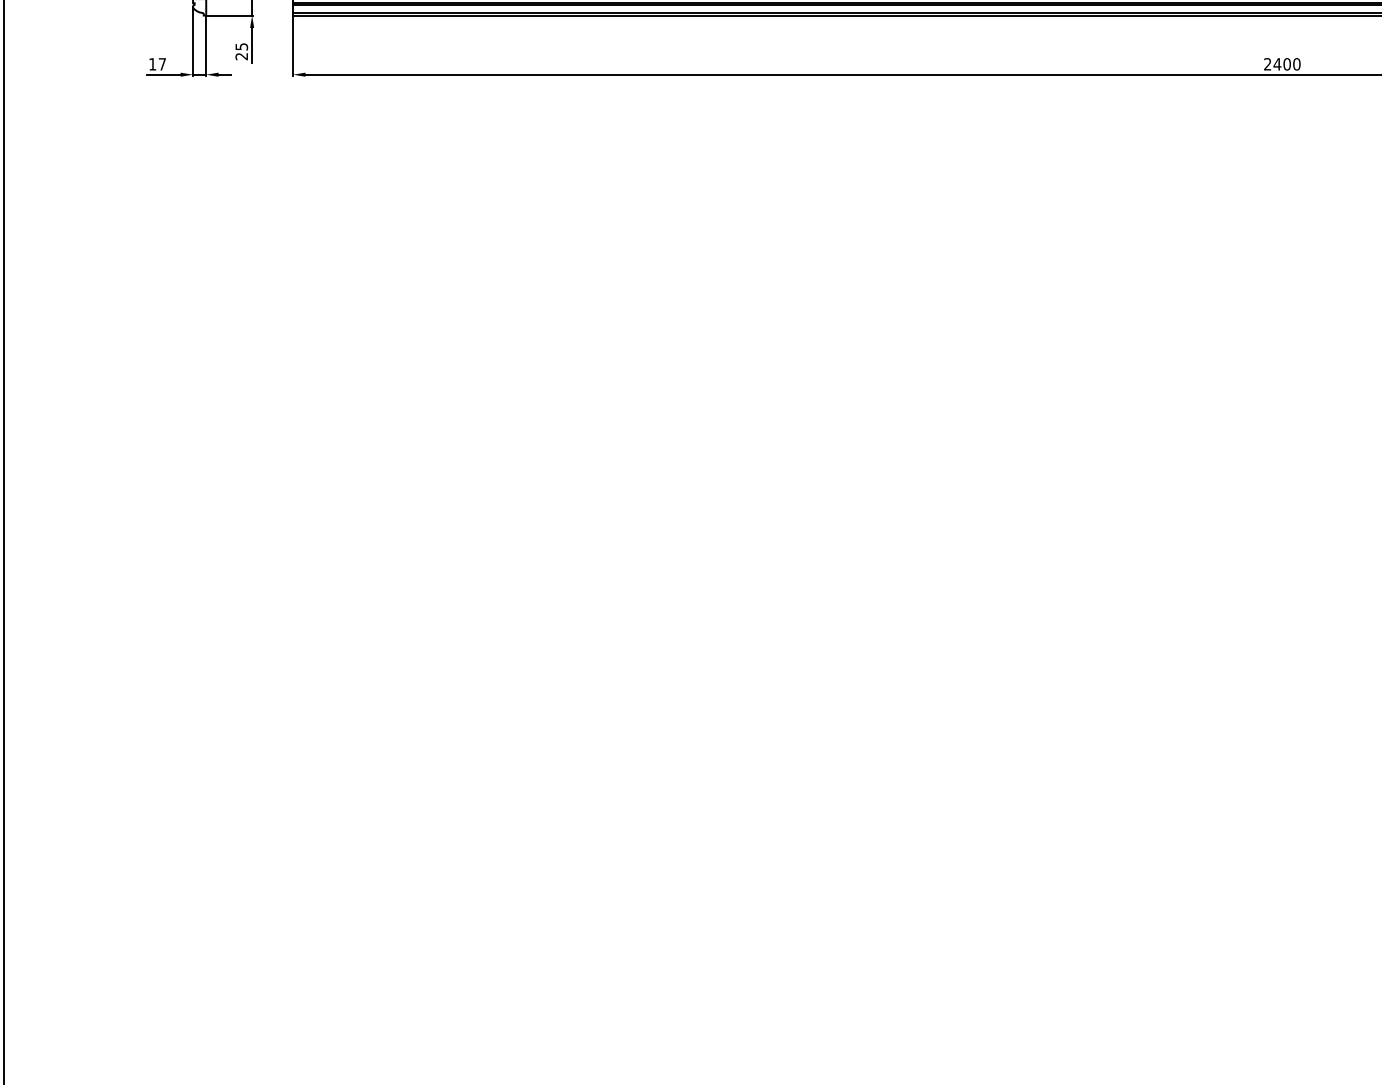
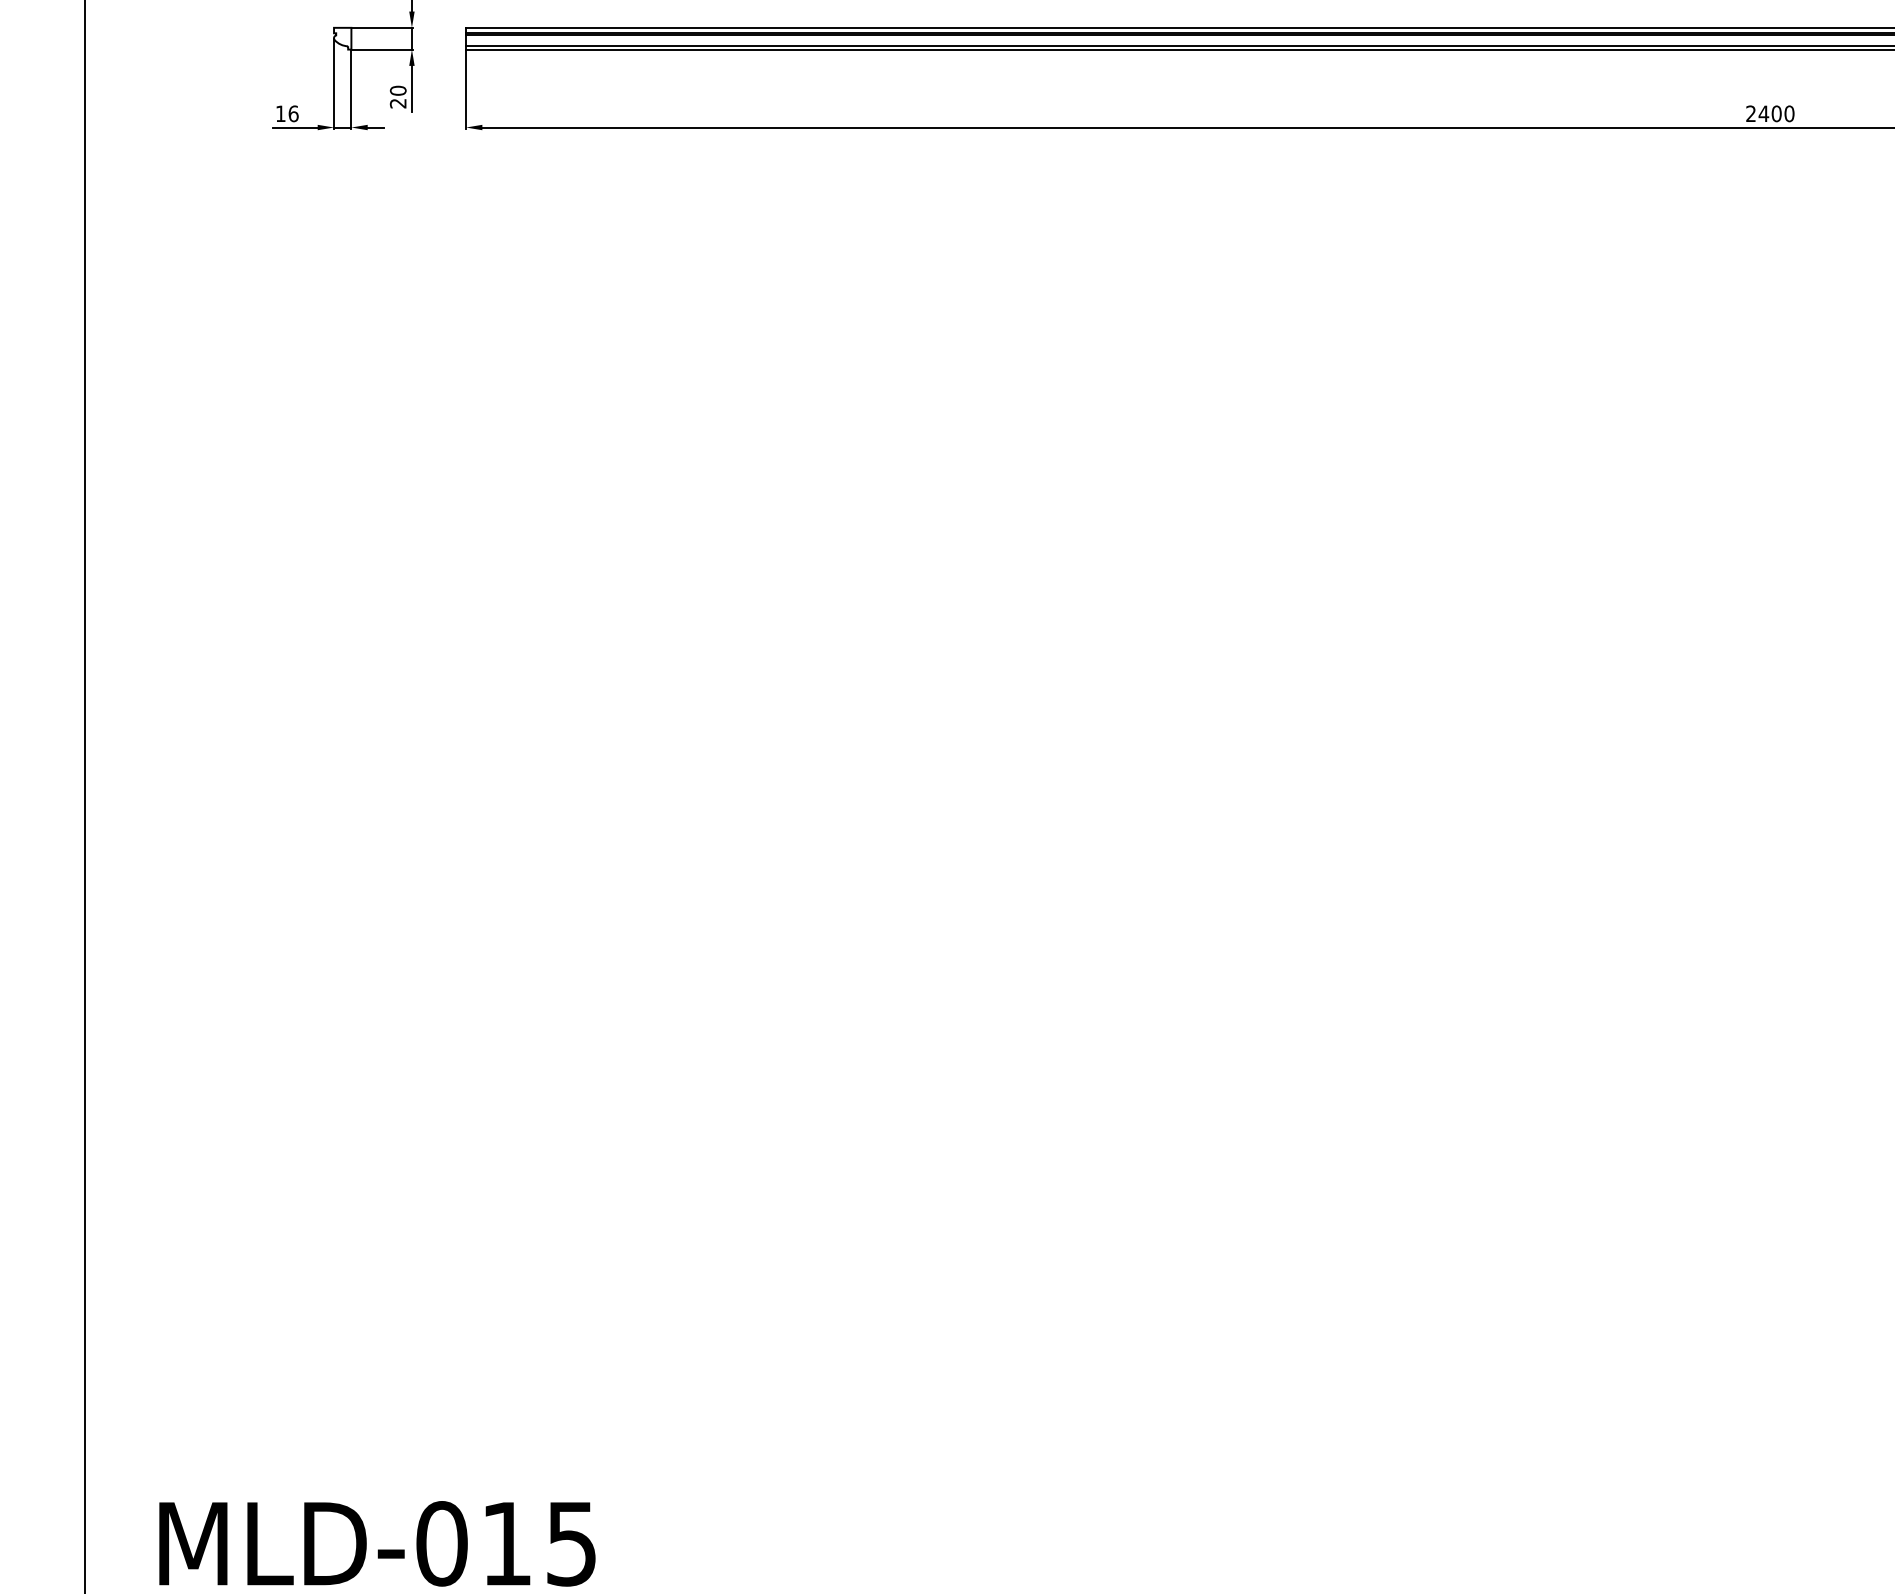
text: (241, 46) -> (397, 90), 25 -> 20
text: (162, 64) -> (293, 113), 17 -> 16

